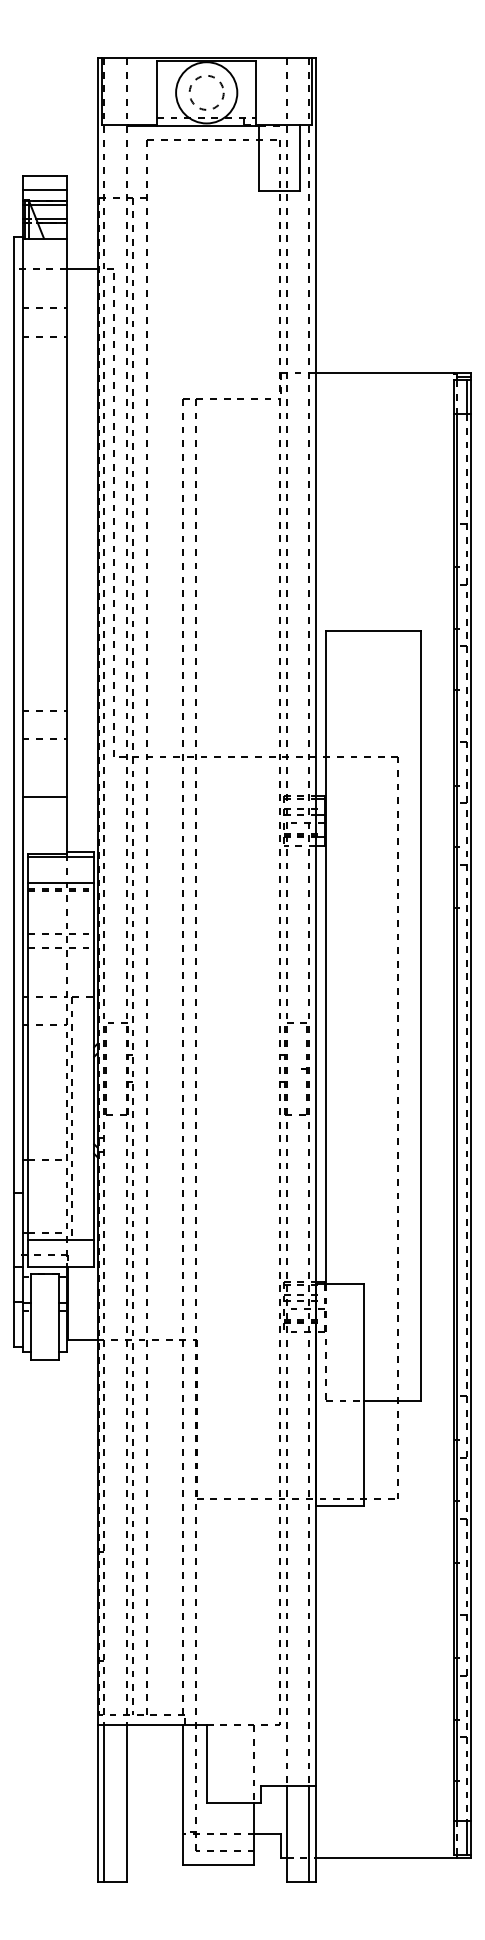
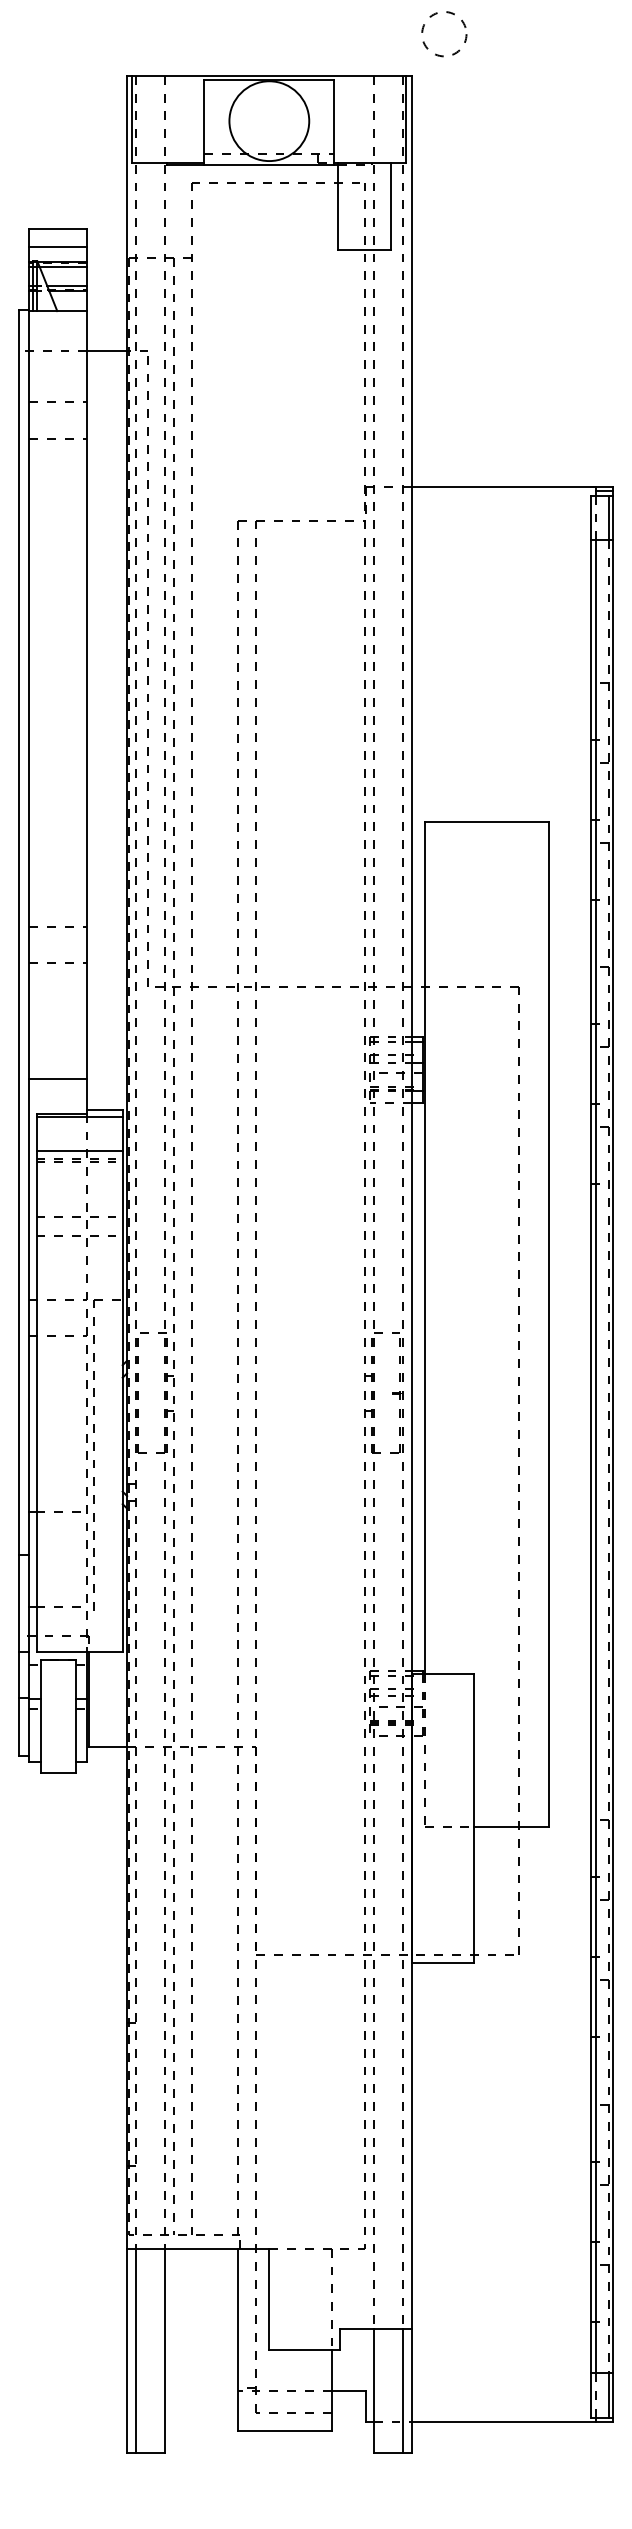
circle: (206, 93) -> (444, 34), moved
line: (44, 796) -> (58, 1078), moved
line: (61, 1240) -> (79, 1616), removed

